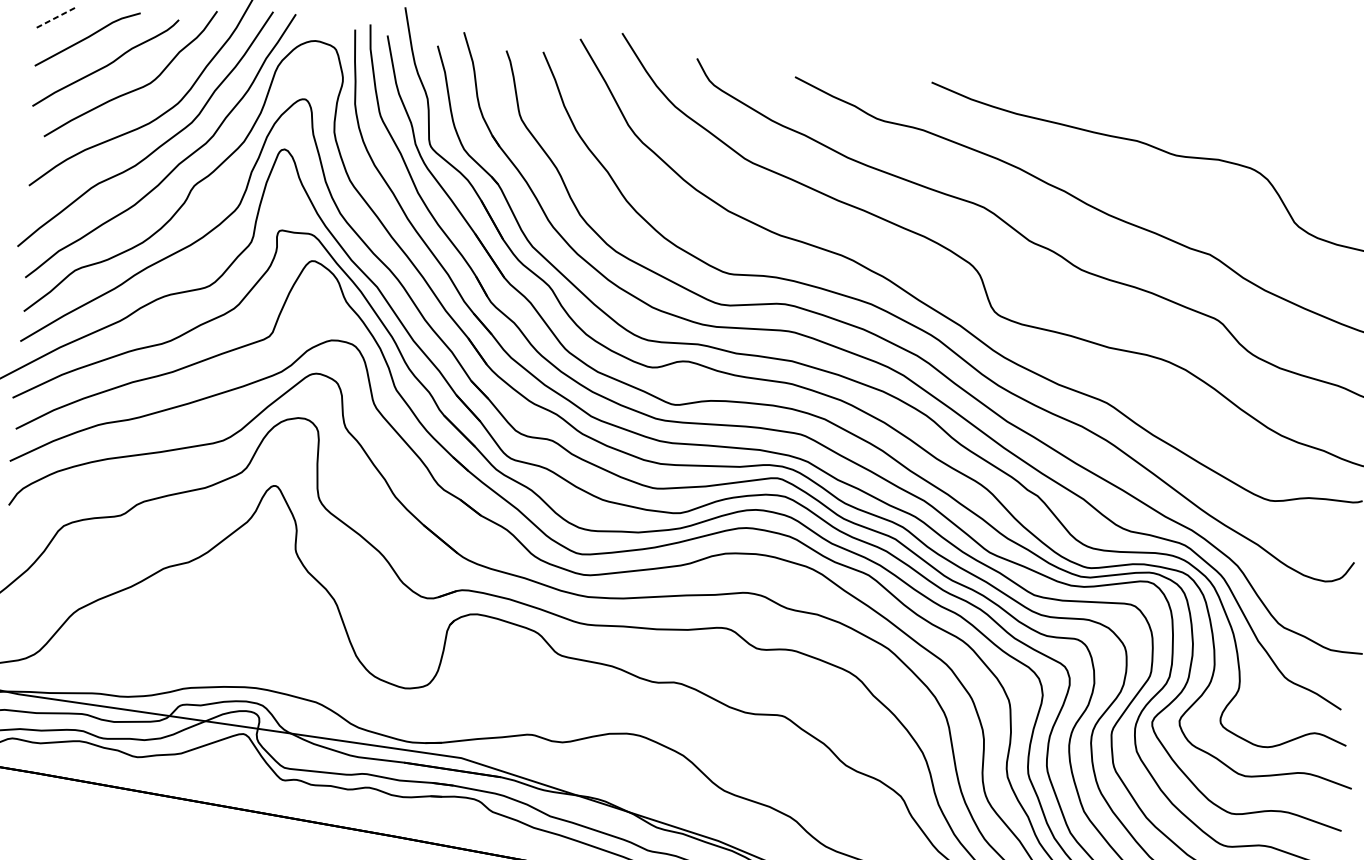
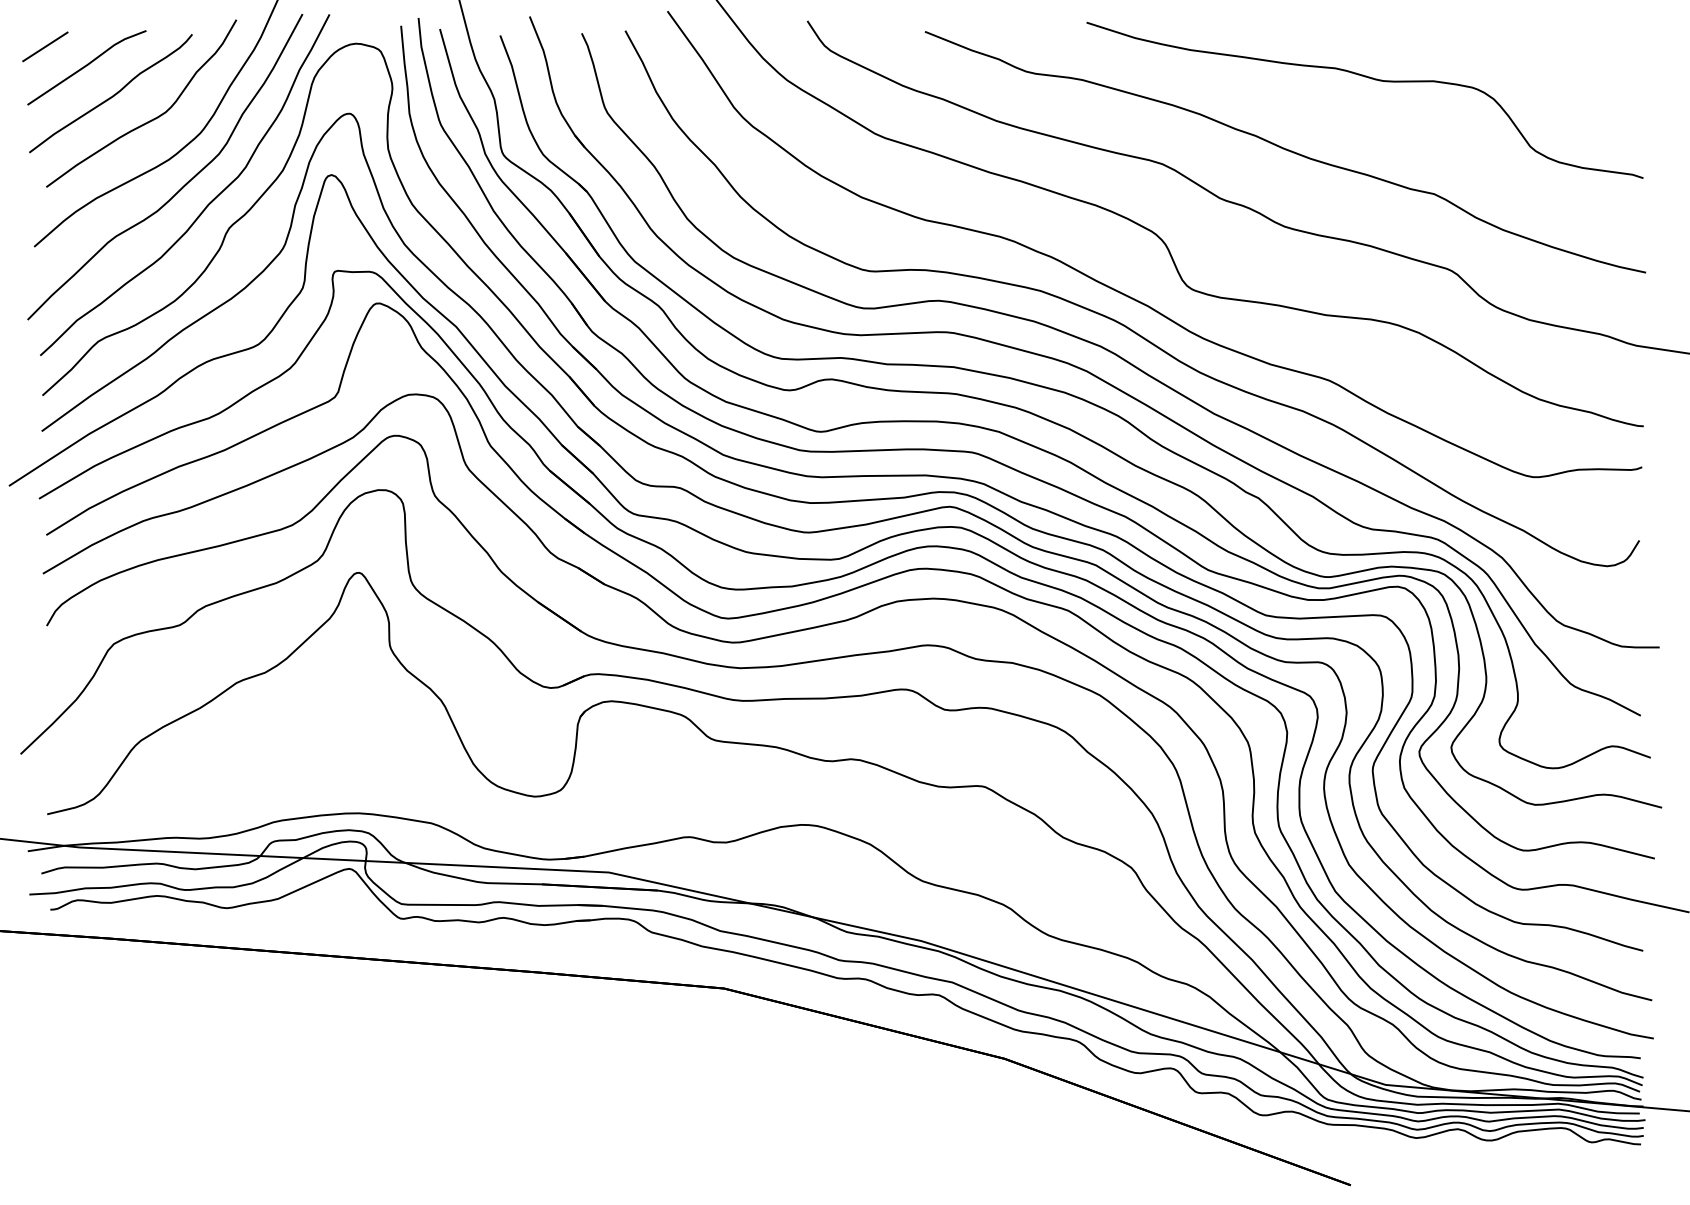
line: (53, 18) -> (44, 47), dashed -> solid

